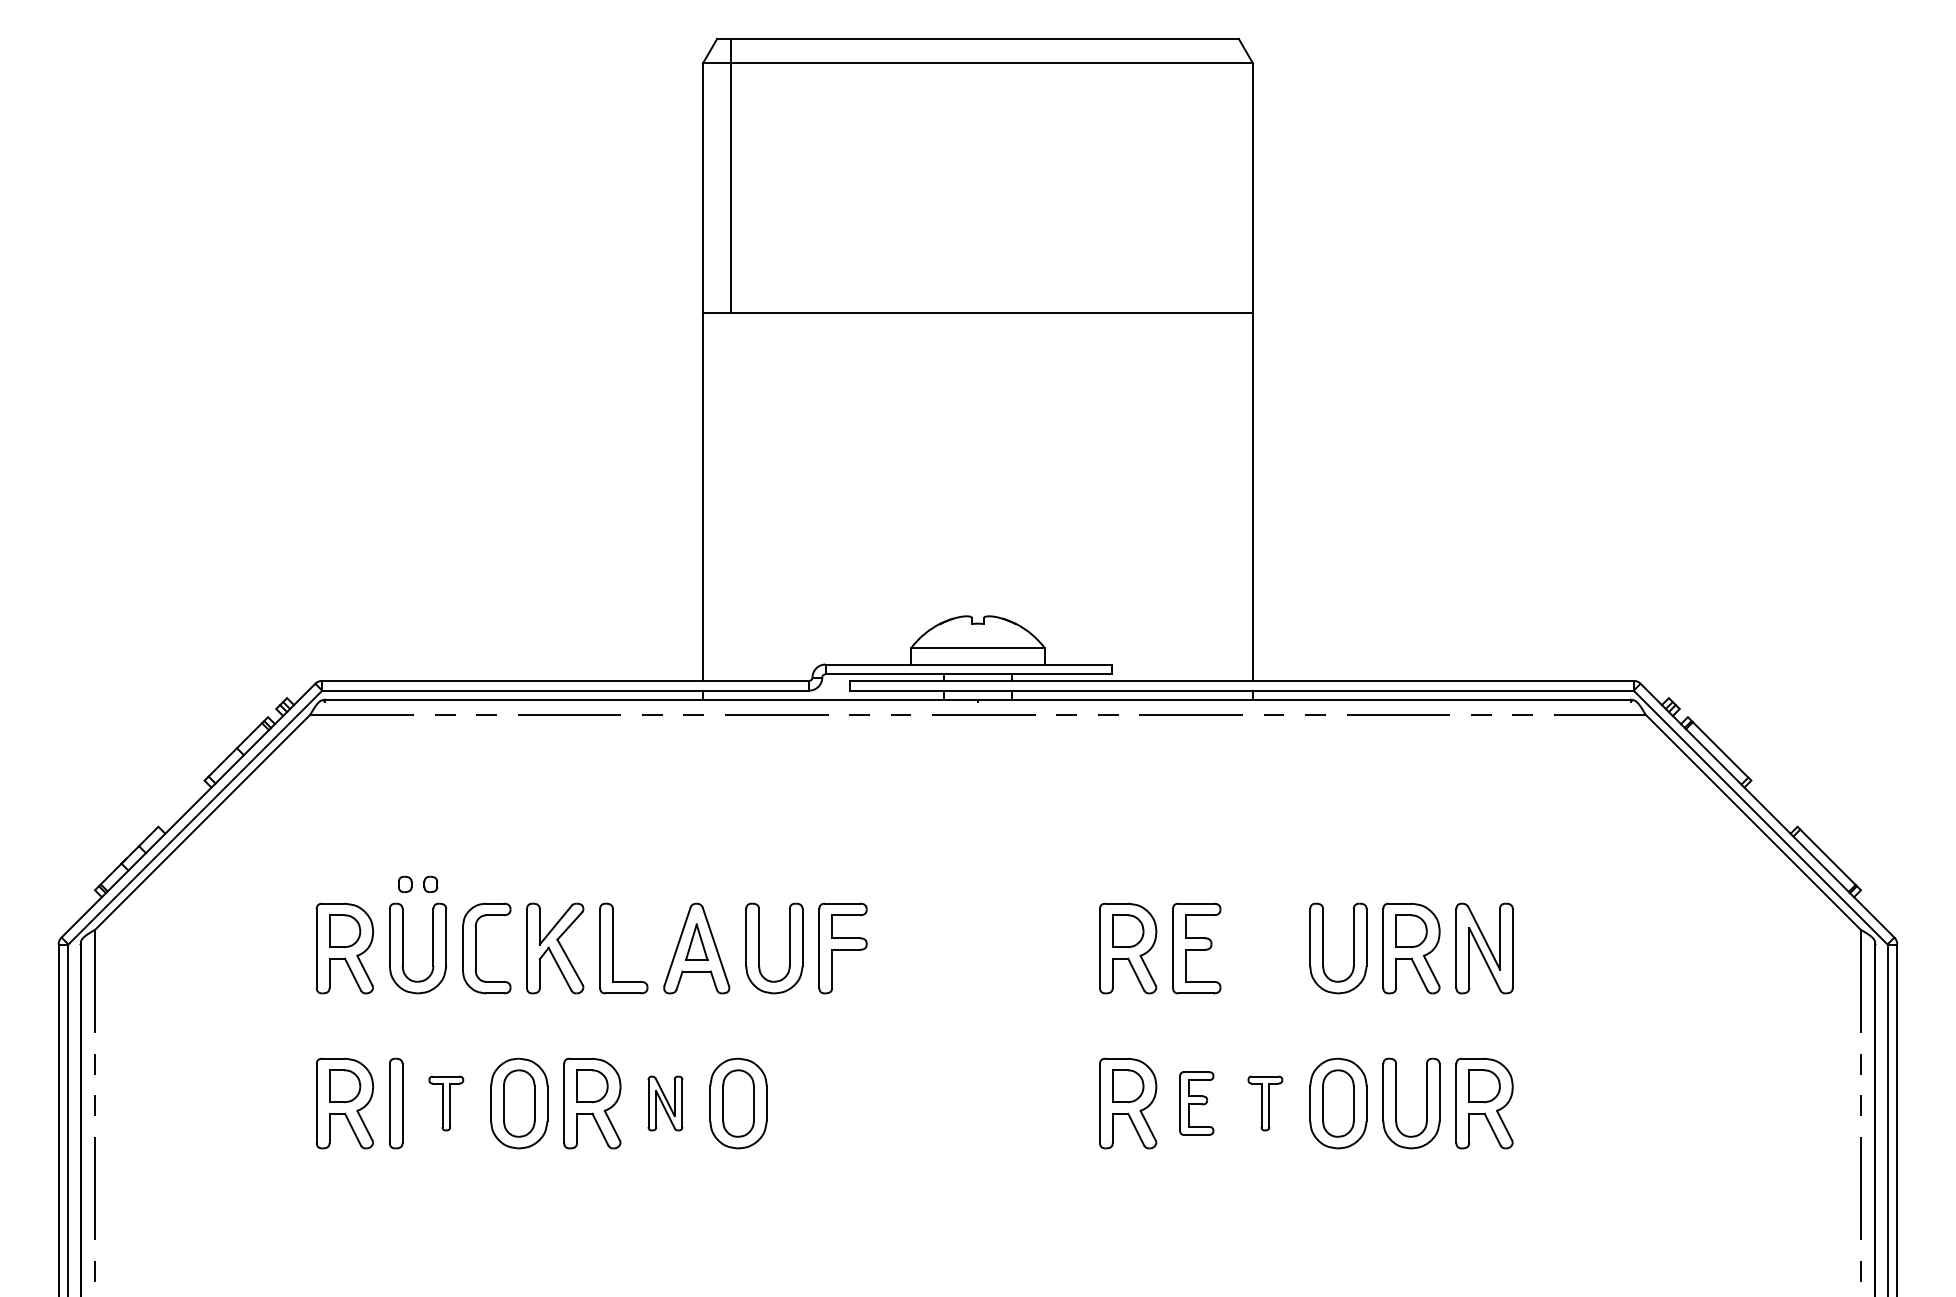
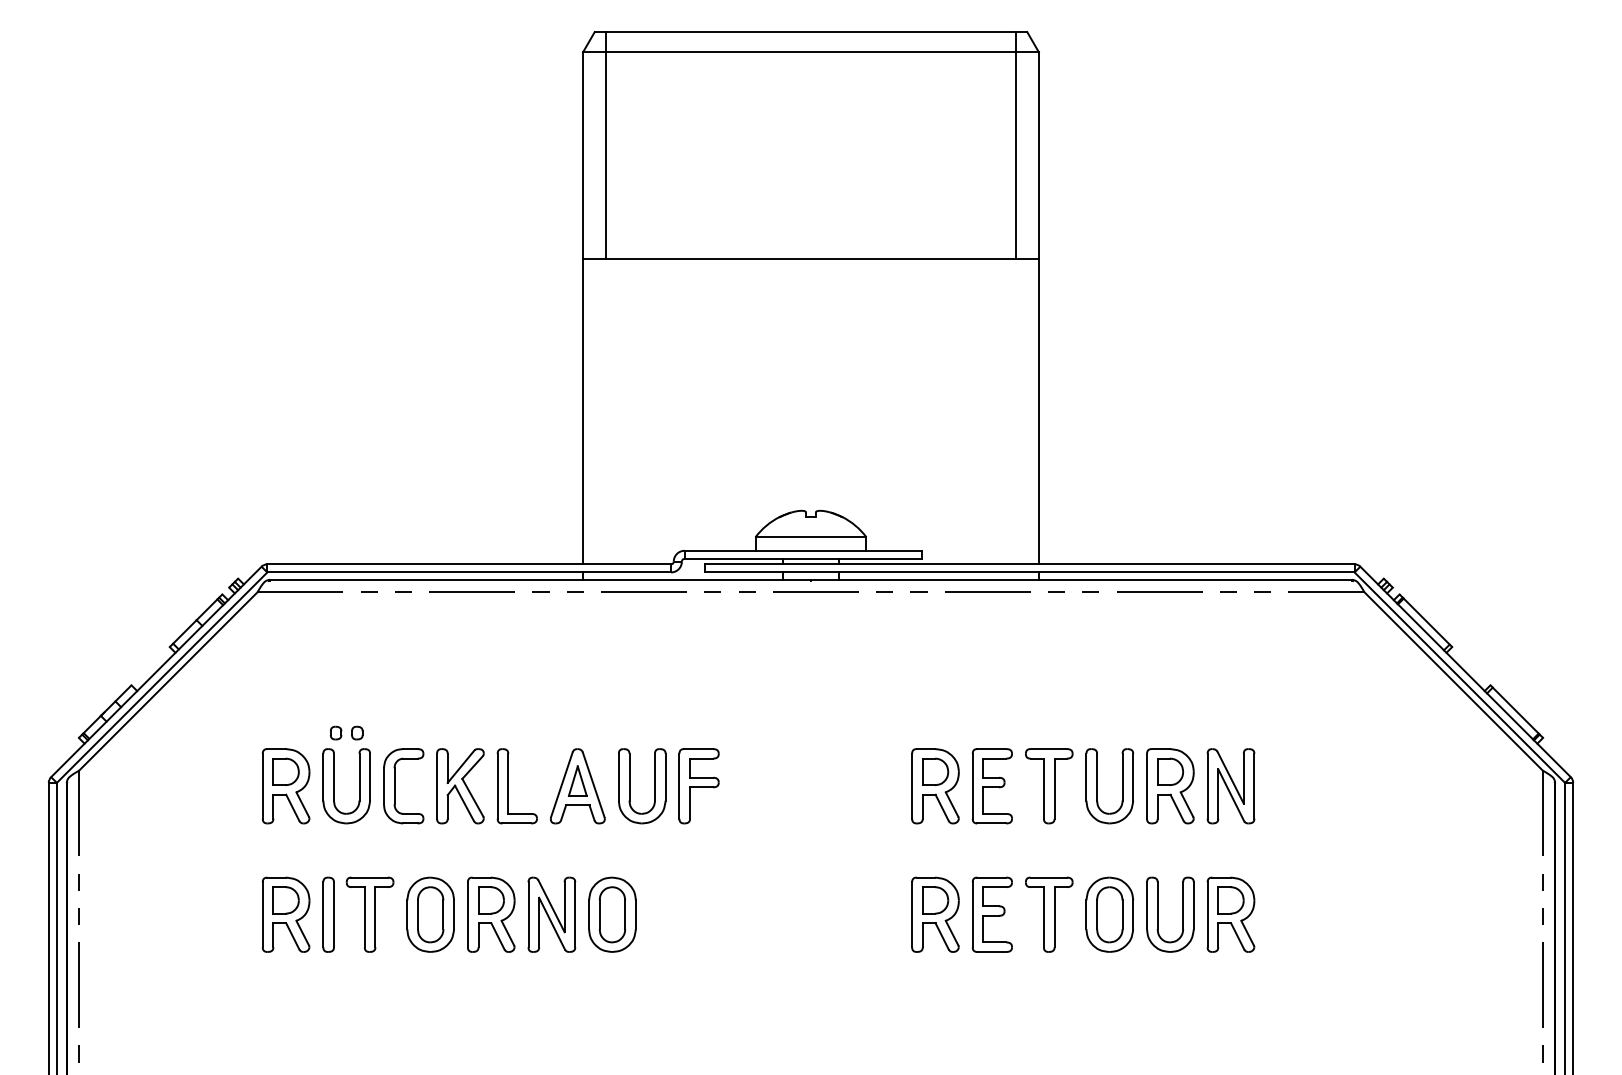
line: (1225, 175) -> (1016, 145), added
part: (1265, 948) -> (1049, 786), added
part: (446, 1103) -> (370, 914), size x1.67
part: (665, 1103) -> (551, 914), size x1.67
part: (1196, 1103) -> (992, 914), size x1.43
part: (1265, 1103) -> (1049, 914), size x1.67

